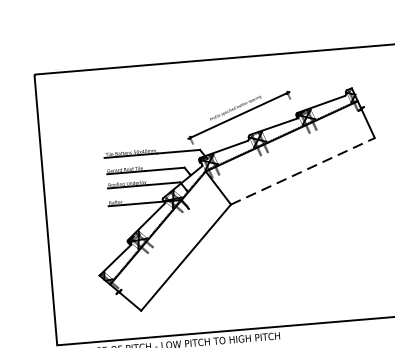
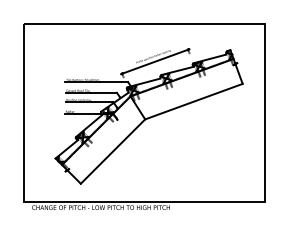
line: (302, 171) -> (193, 101), dashed -> solid

